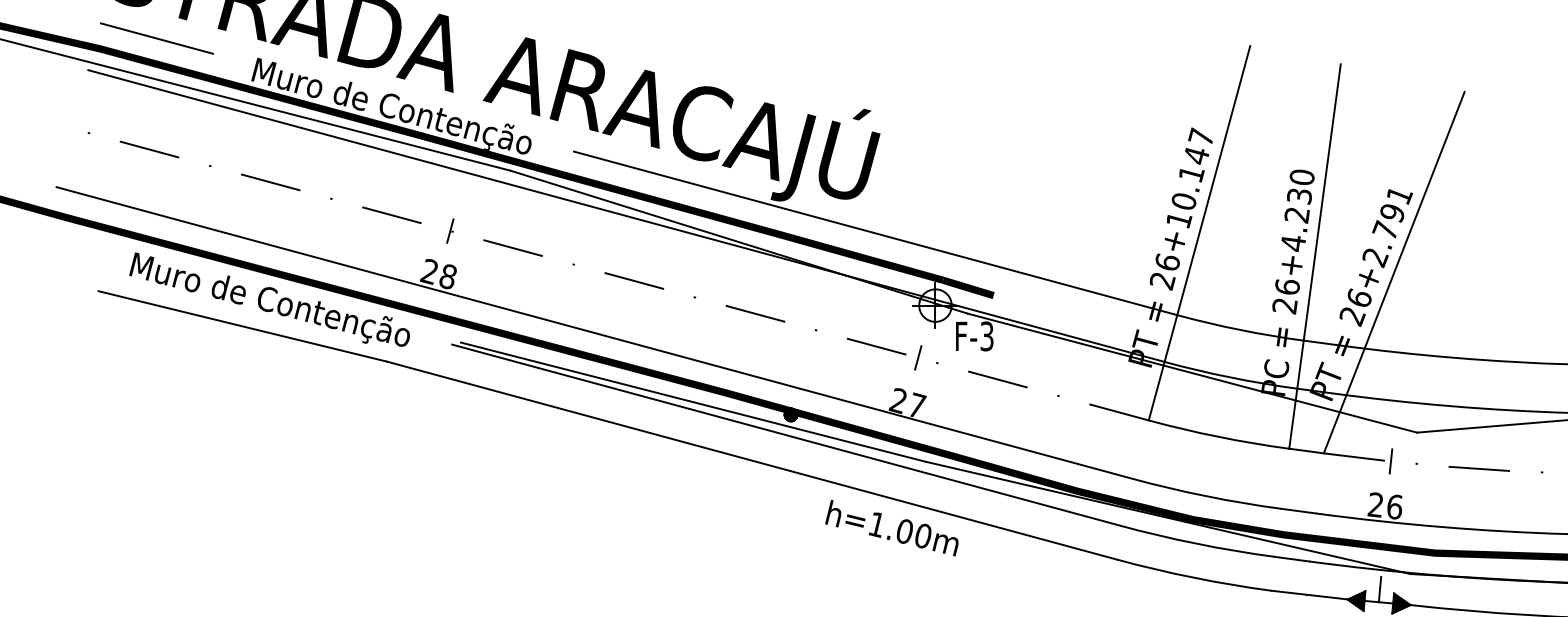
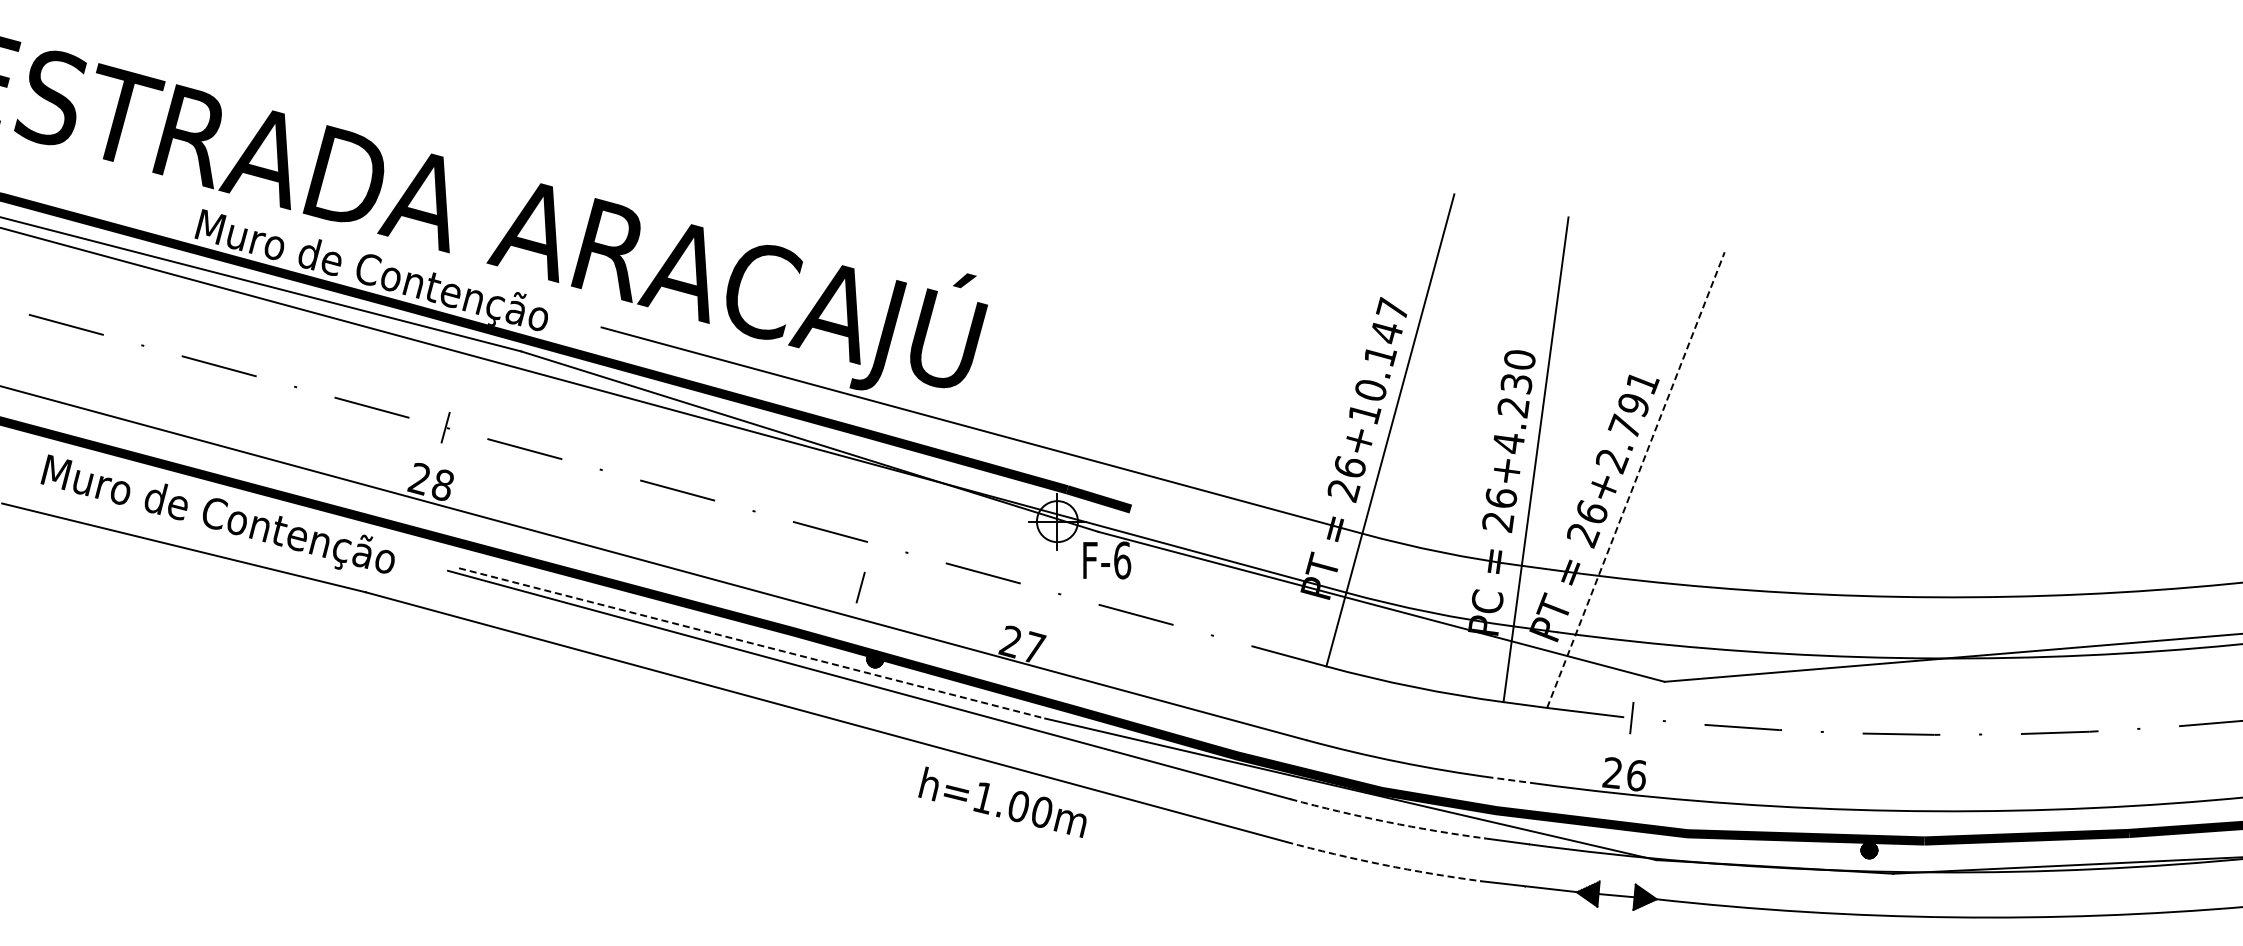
line: (156, 38) -> (75, 184), removed
line: (1393, 272) -> (1635, 480), solid -> dashed
text: (987, 336) -> (1122, 560), F-3 -> F-6
line: (918, 357) -> (860, 587), moved
line: (693, 402) -> (752, 643), solid -> dashed
line: (1298, 510) -> (1515, 780), solid -> dashed
arc: (1197, 544) -> (1387, 822), solid -> dashed
arc: (1194, 577) -> (1383, 864), solid -> dashed
line: (1379, 589) -> (1617, 879), removed

